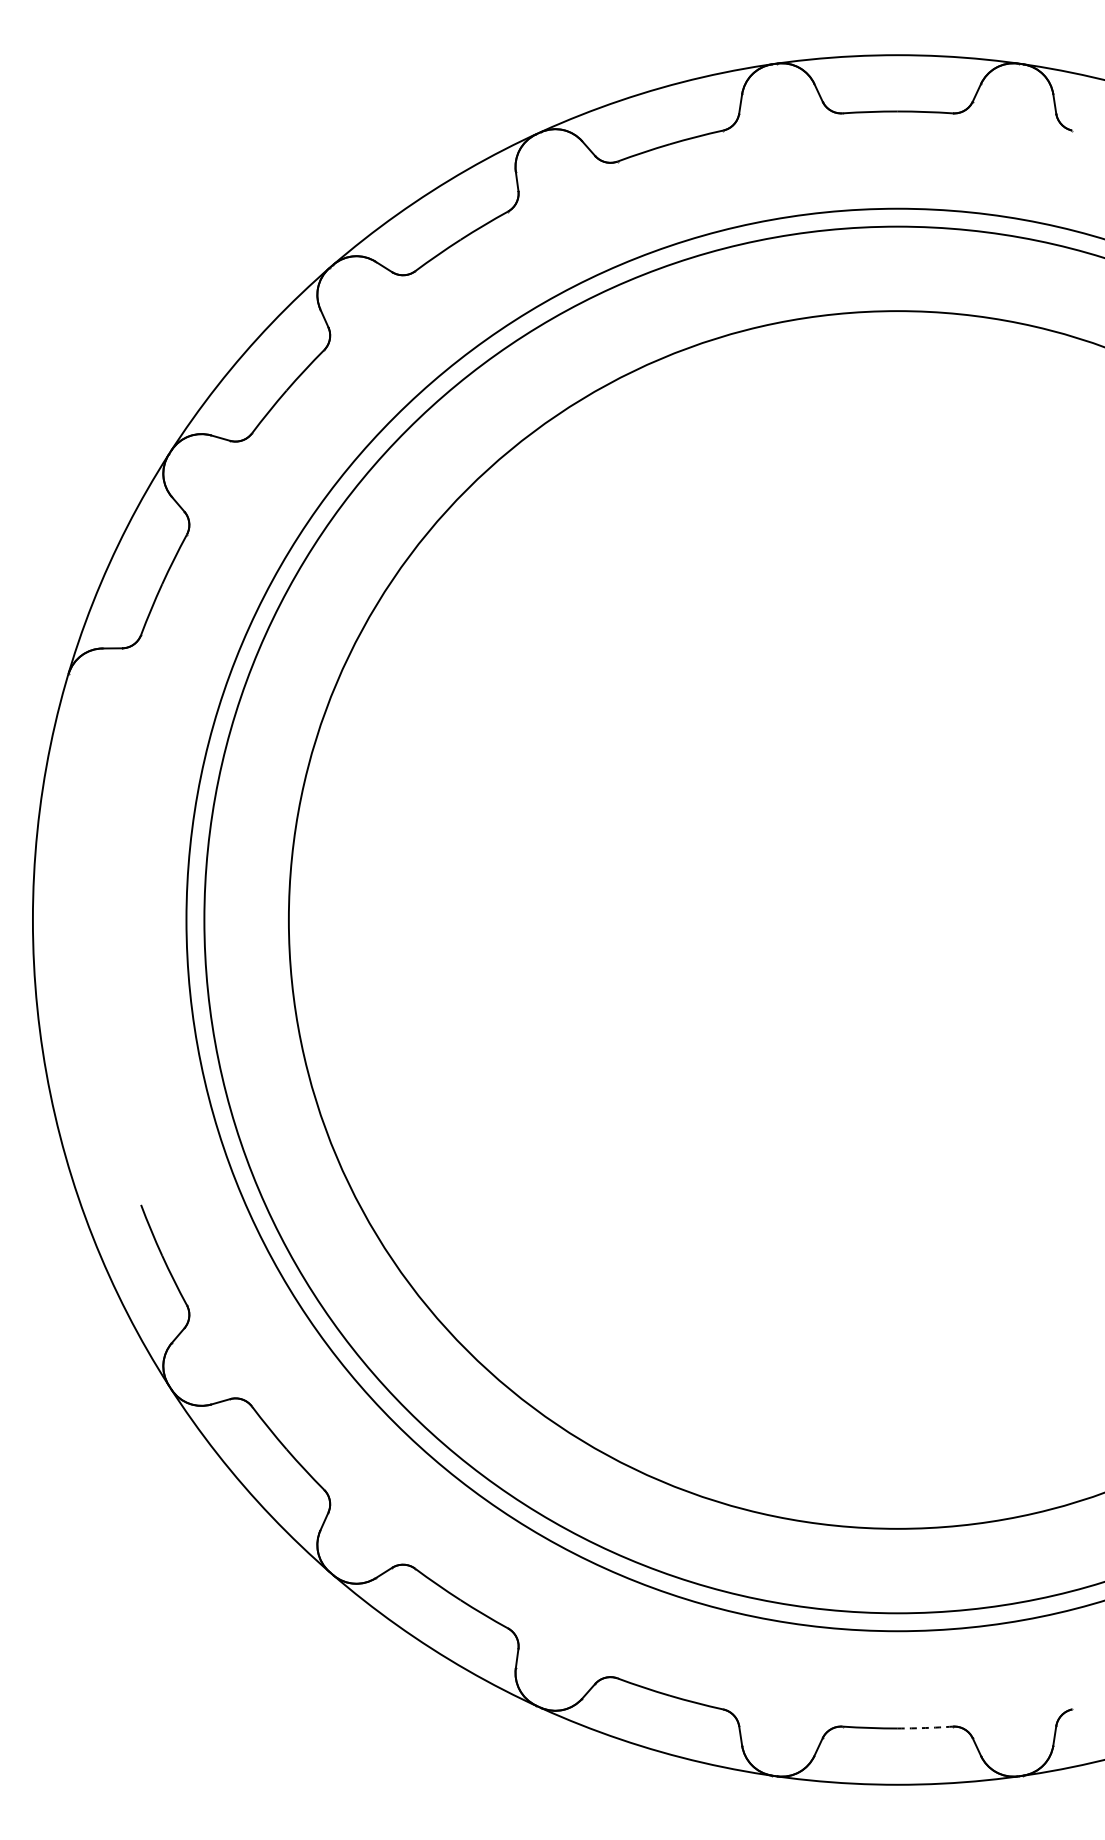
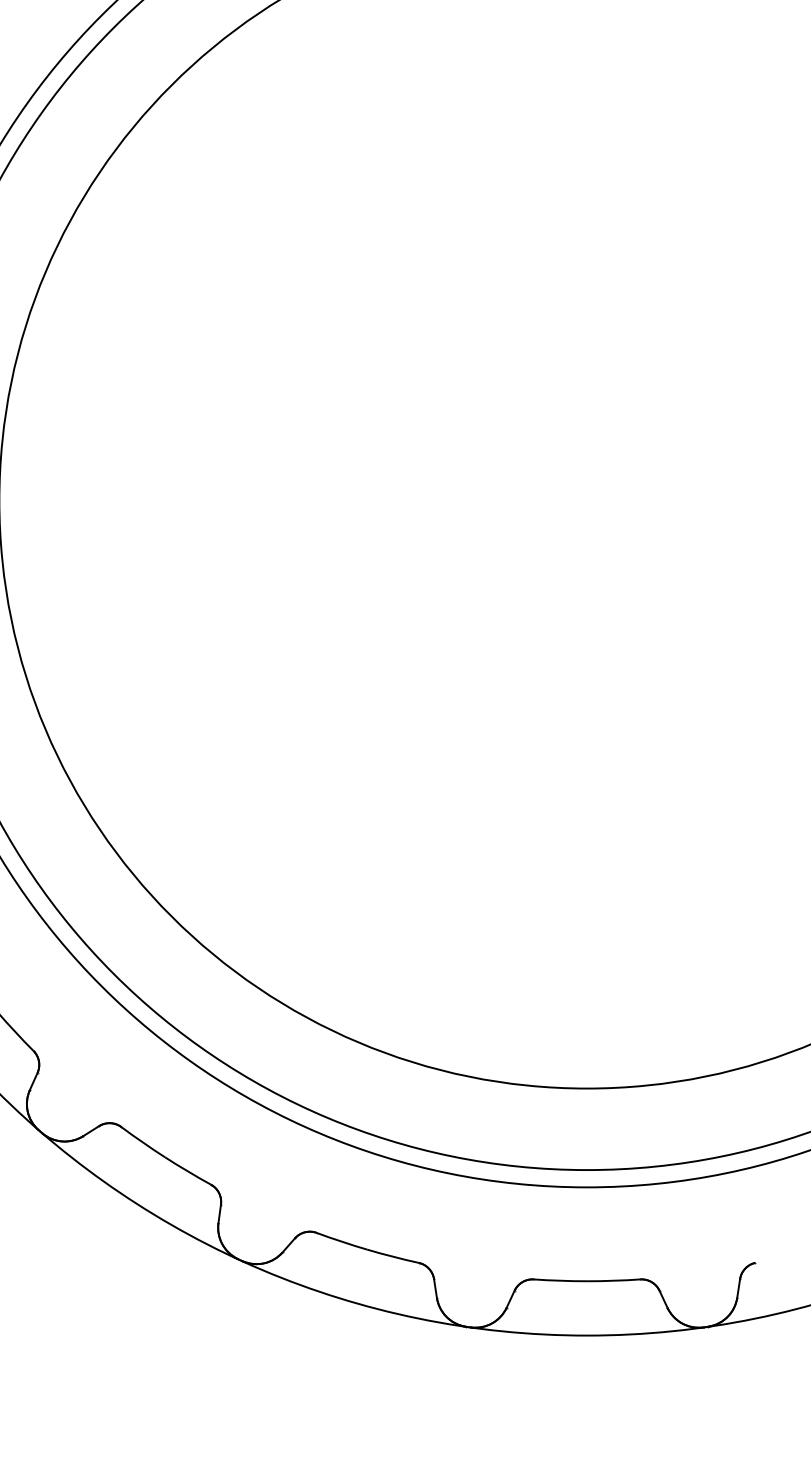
arc: (925, 1728) -> (613, 1281), dashed -> solid

